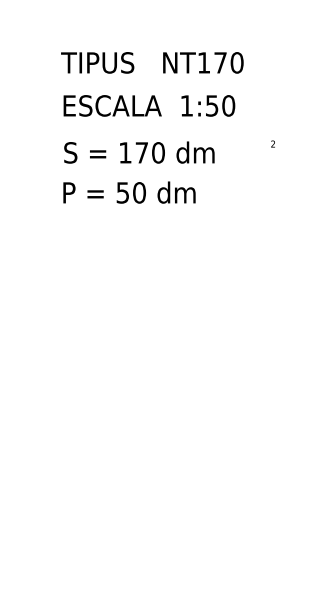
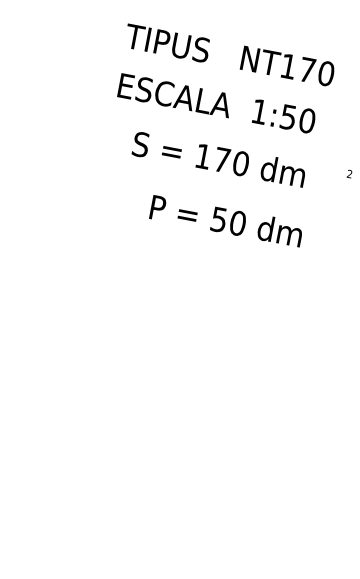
text: (139, 152) -> (219, 159), moved
text: (129, 192) -> (226, 220), moved

